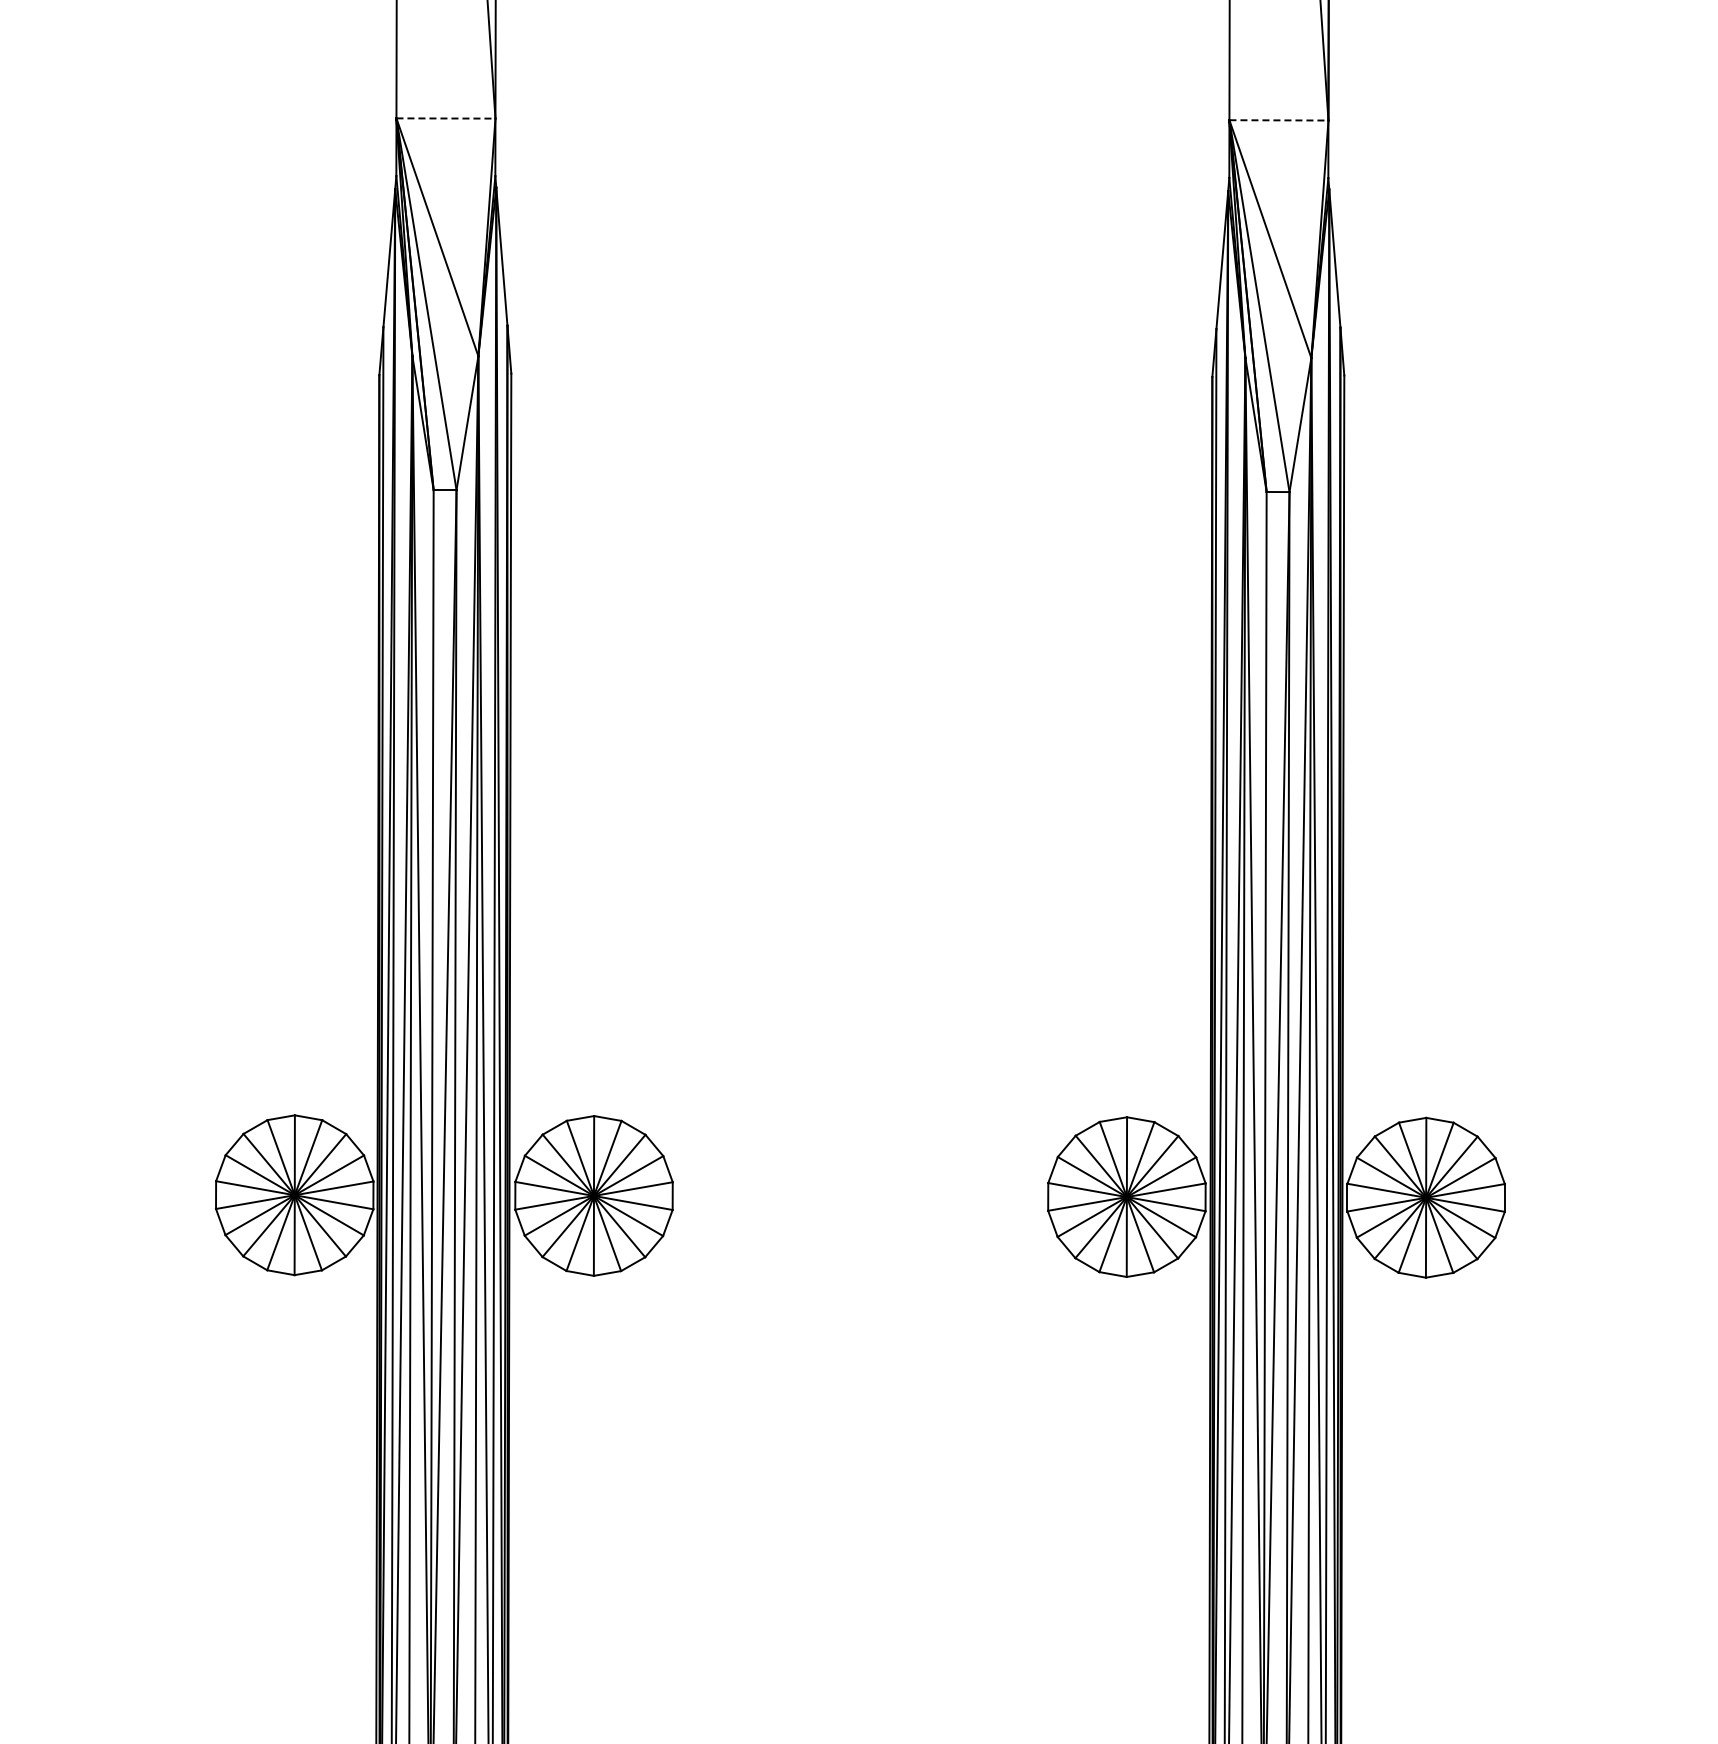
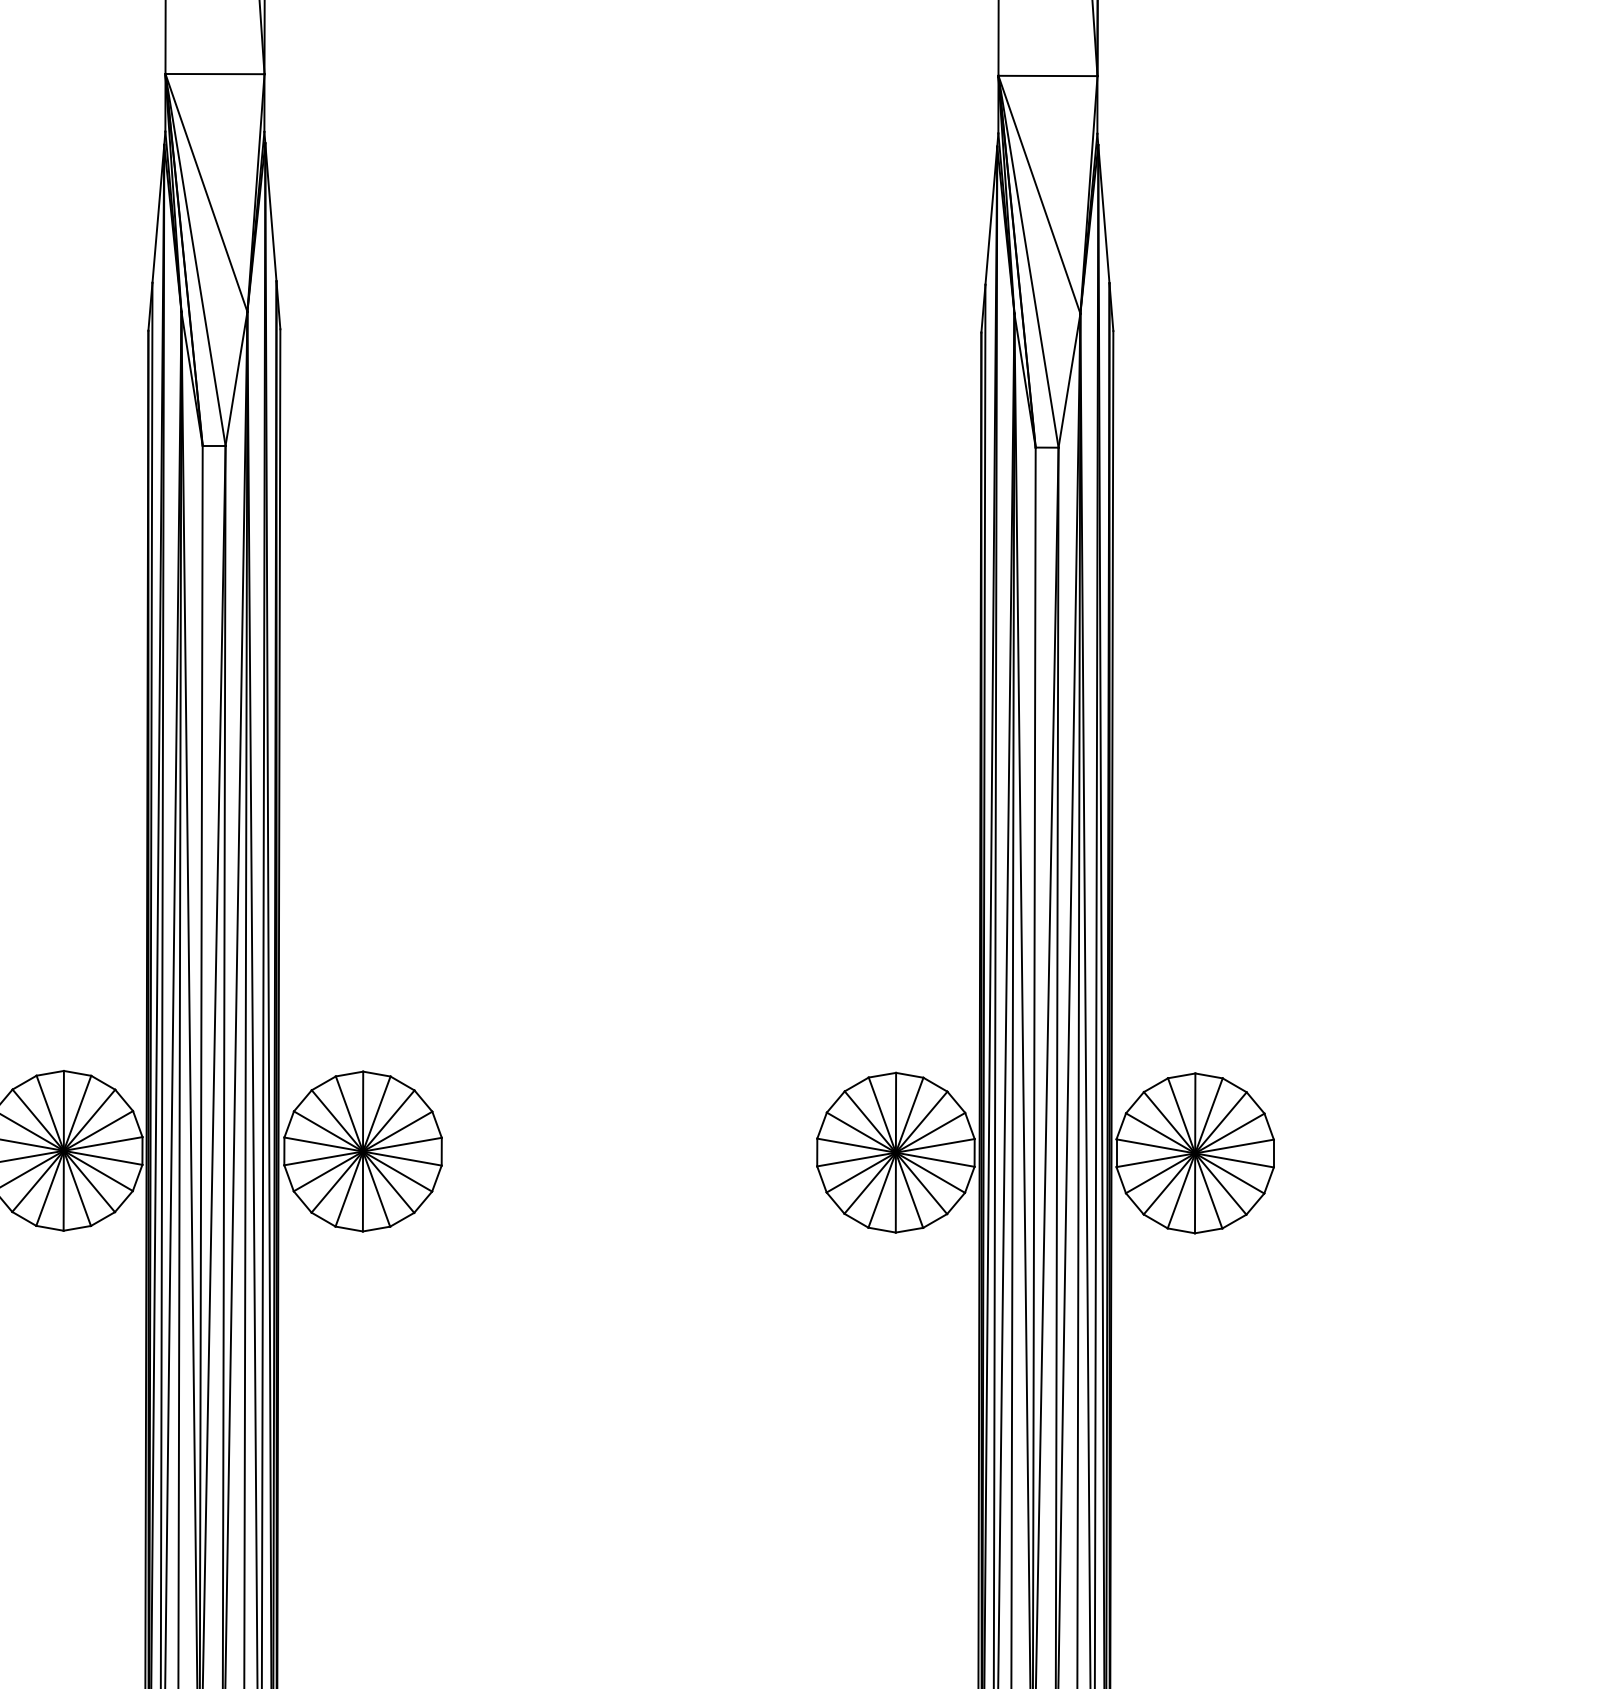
line: (445, 118) -> (214, 74), dashed -> solid
line: (1278, 120) -> (1047, 76), dashed -> solid

